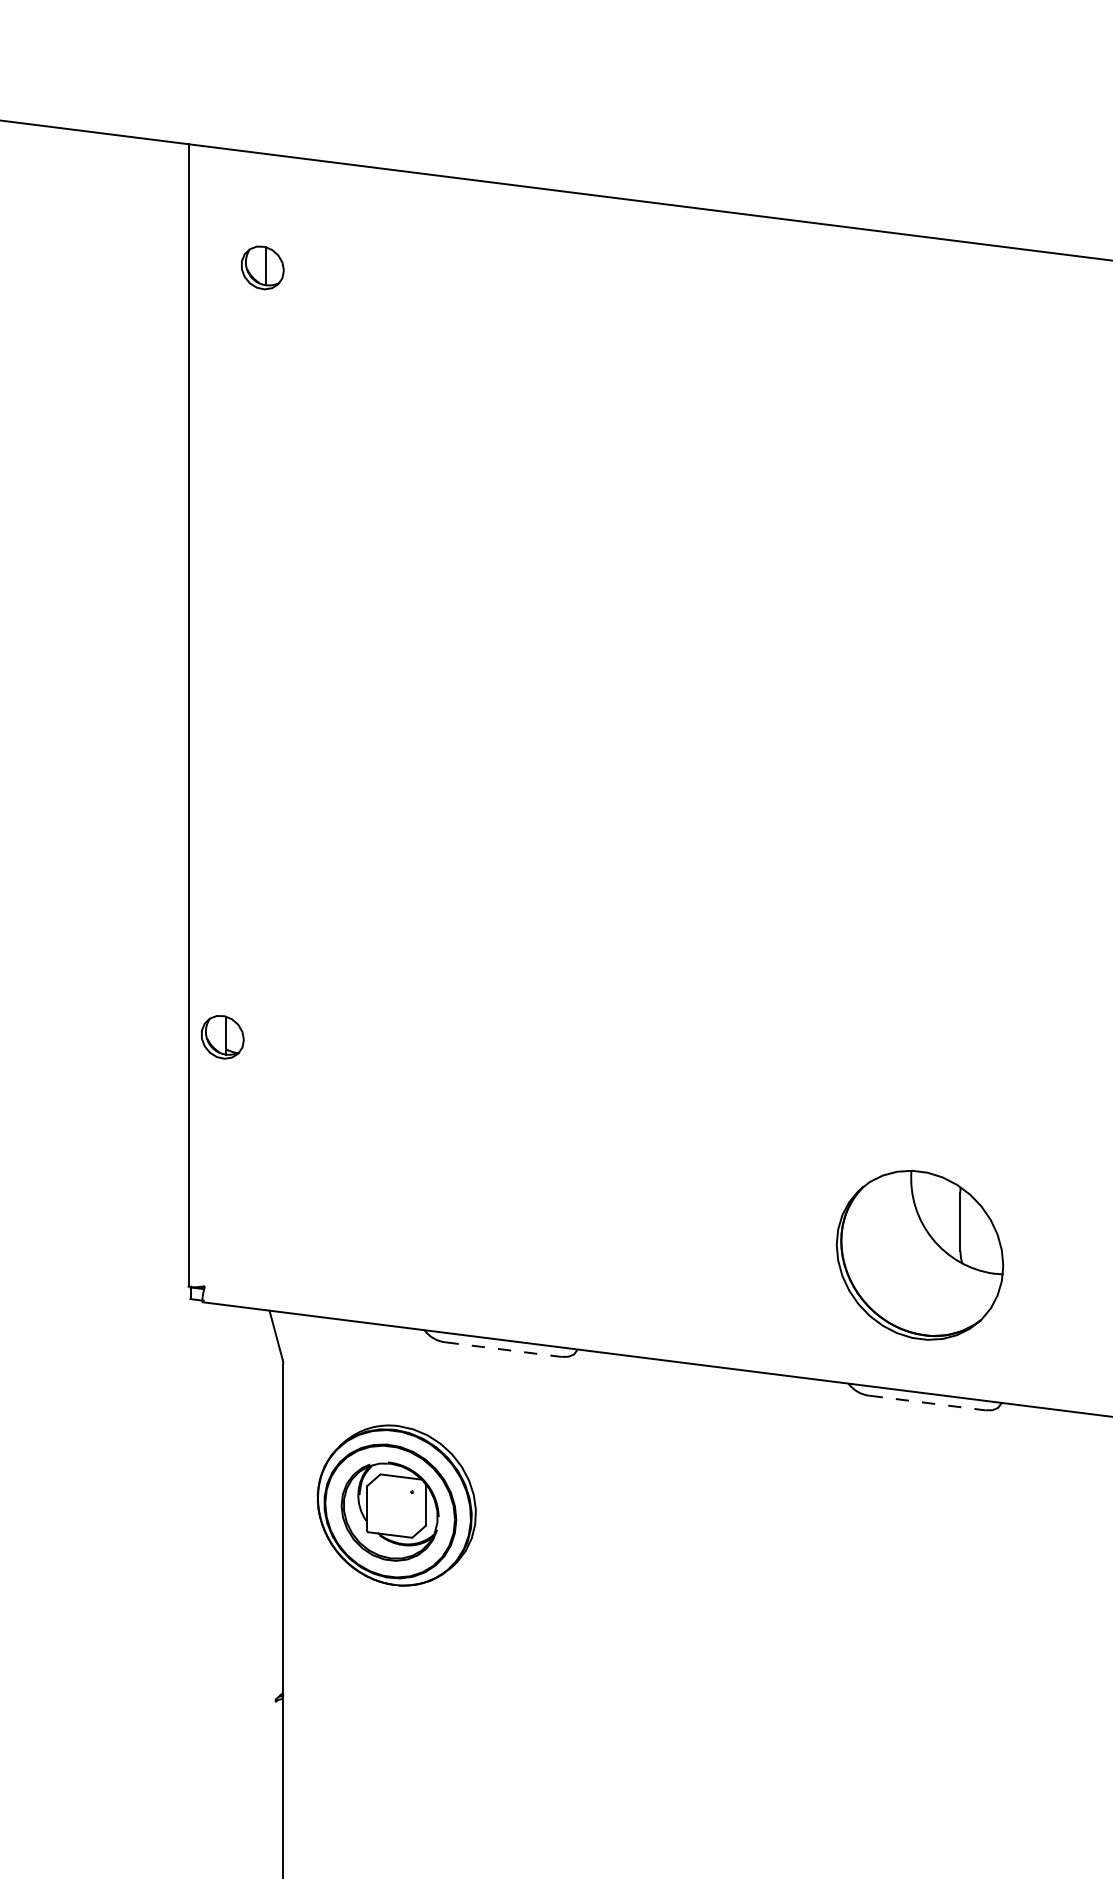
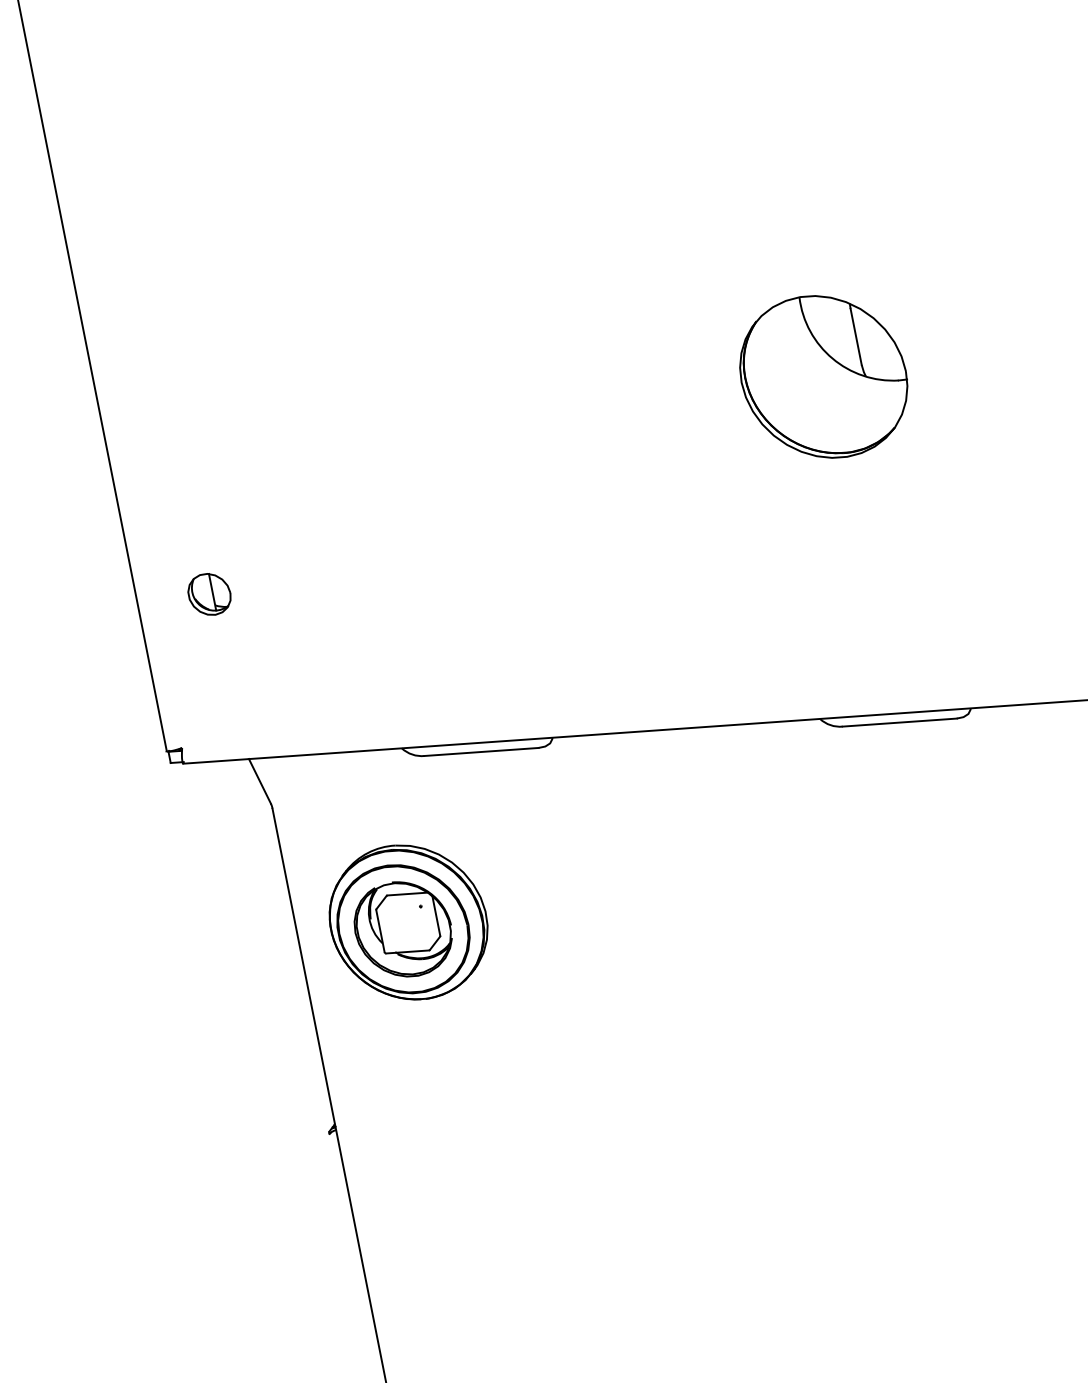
part: (222, 1037) -> (209, 594), moved
part: (919, 1254) -> (823, 376), moved
line: (503, 1349) -> (481, 751), dashed -> solid
line: (928, 1403) -> (900, 722), dashed -> solid

